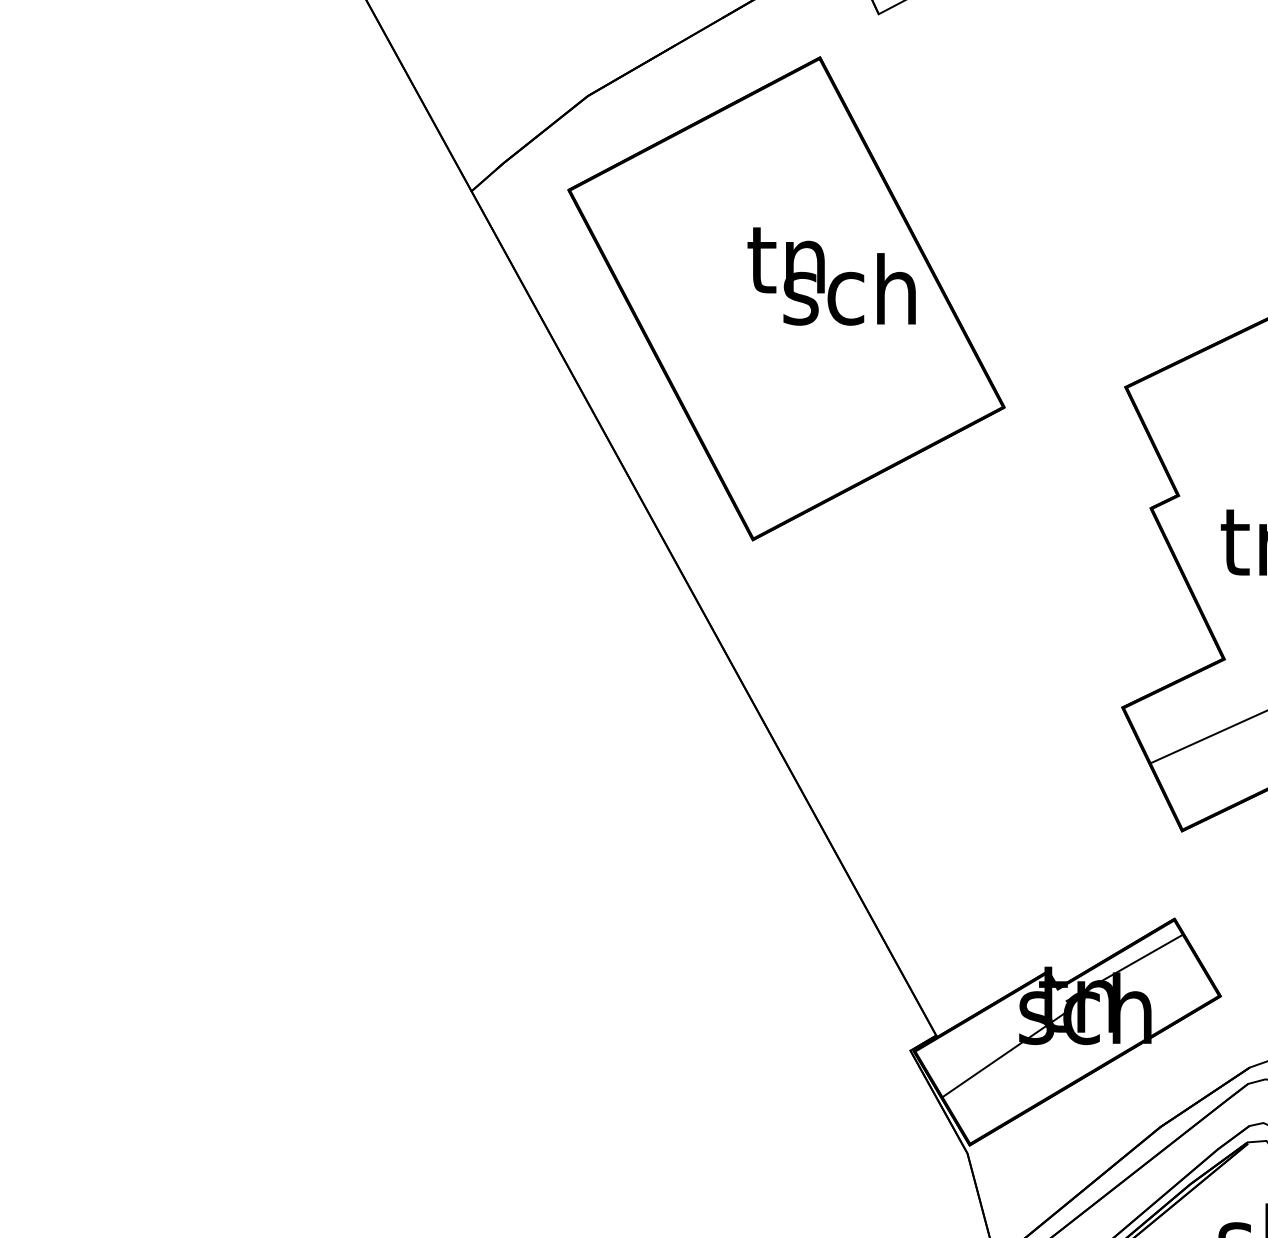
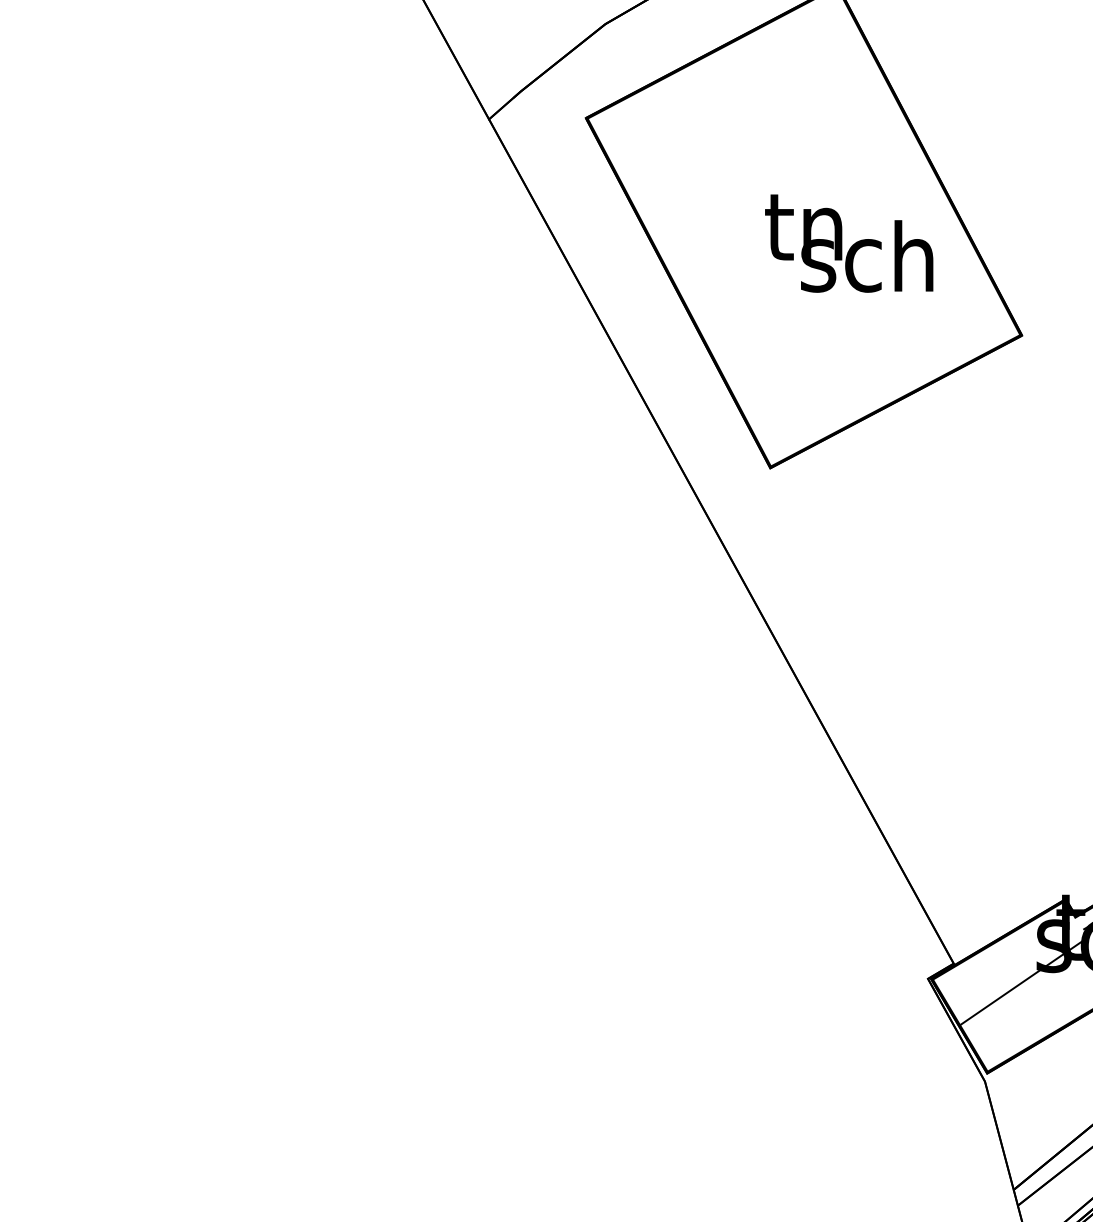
text: (831, 276) -> (849, 243), moved

